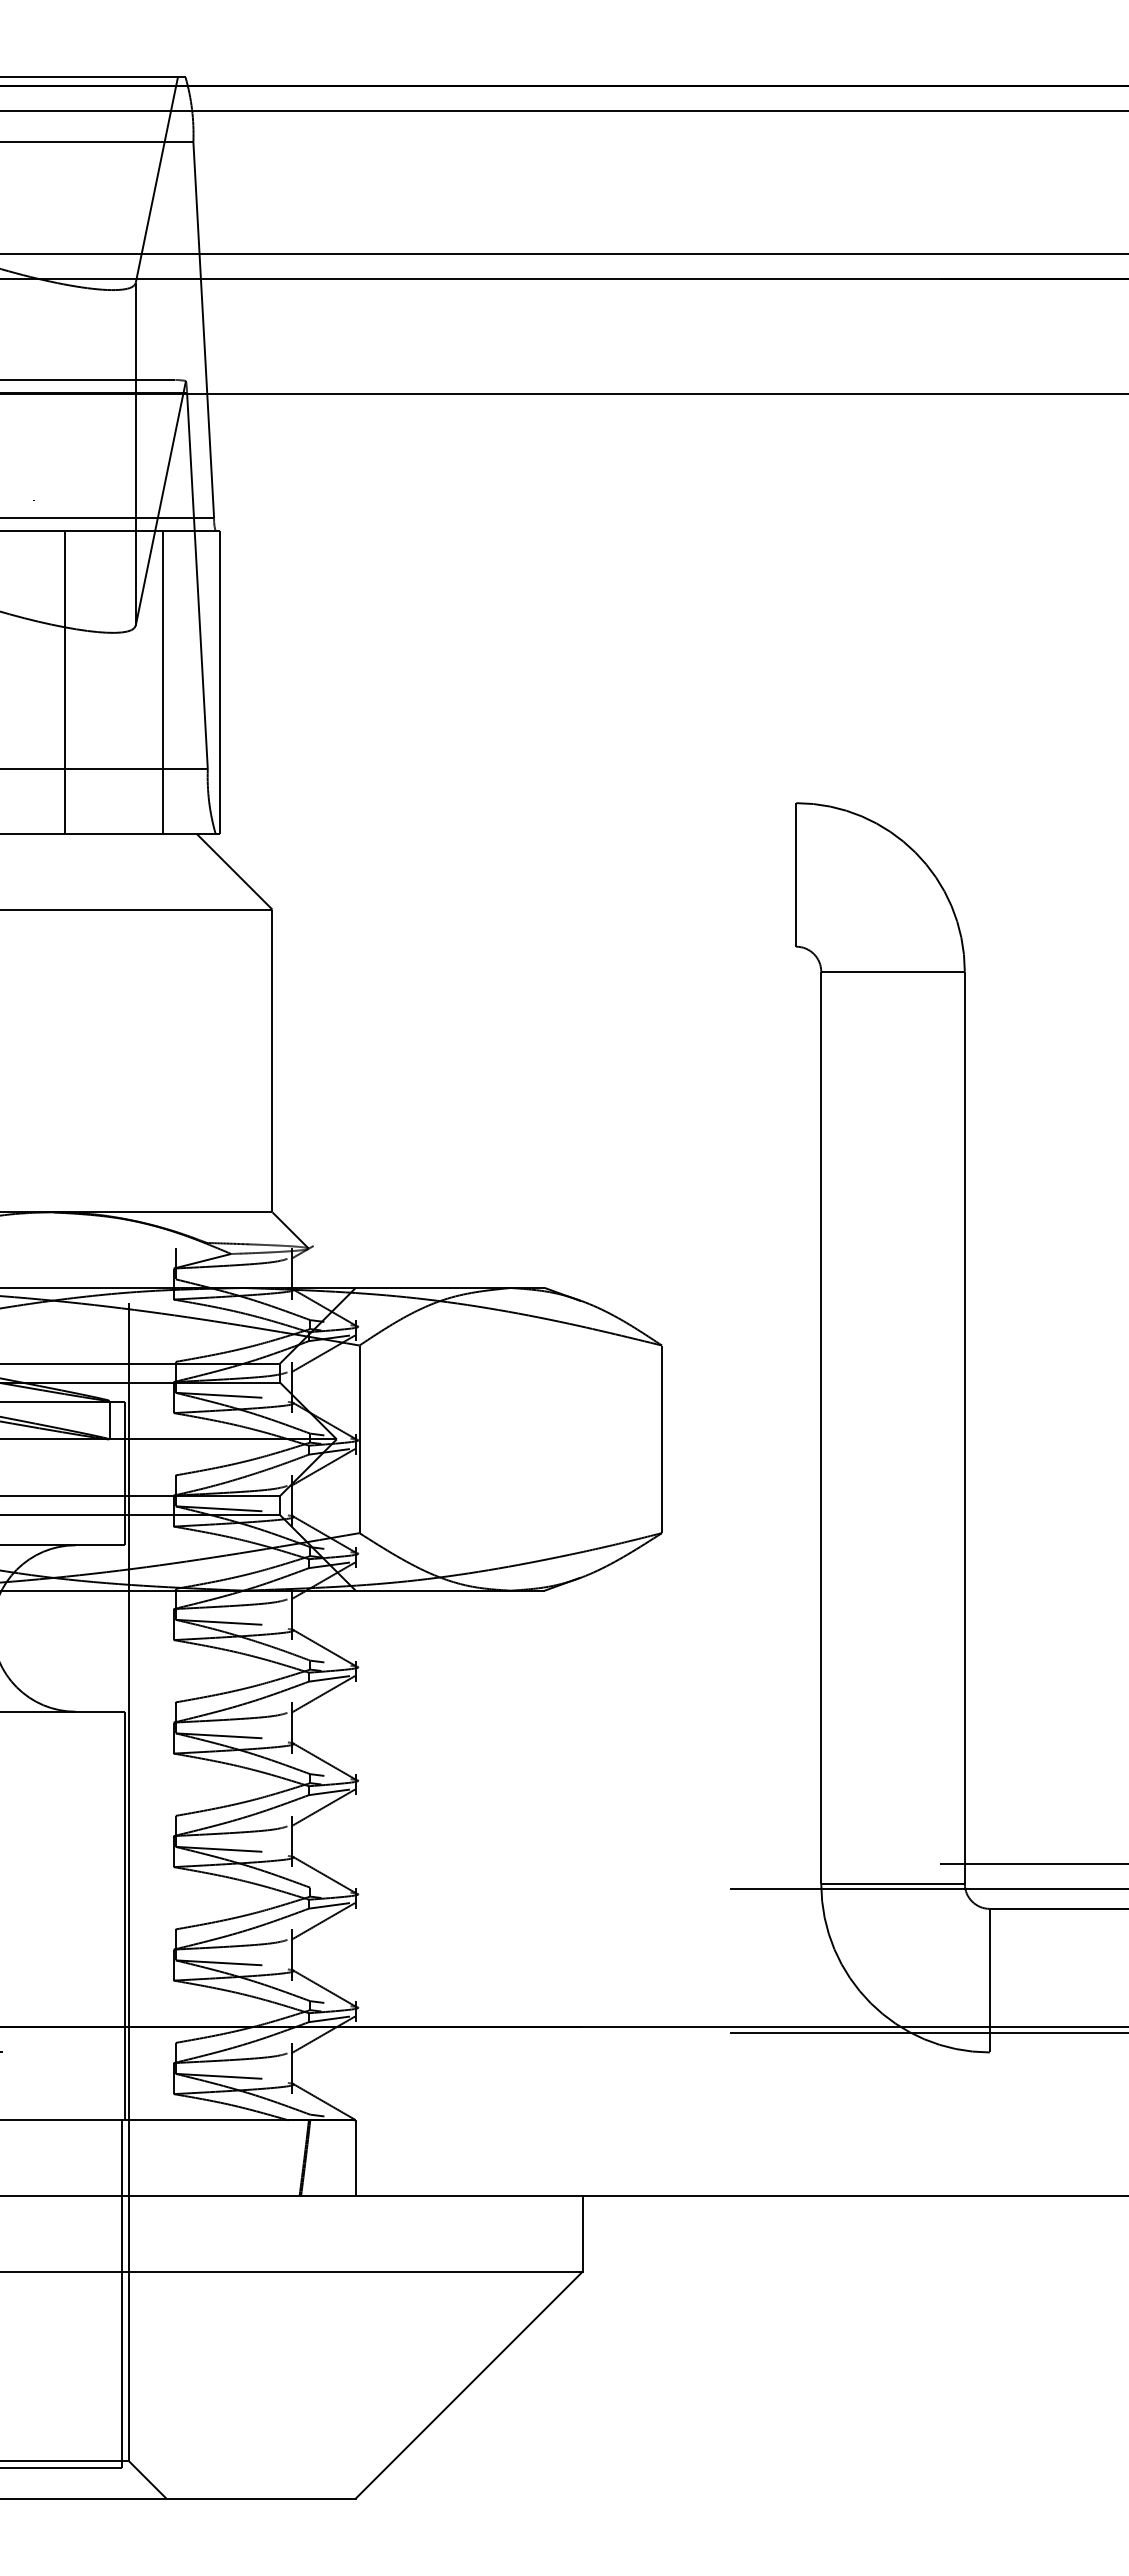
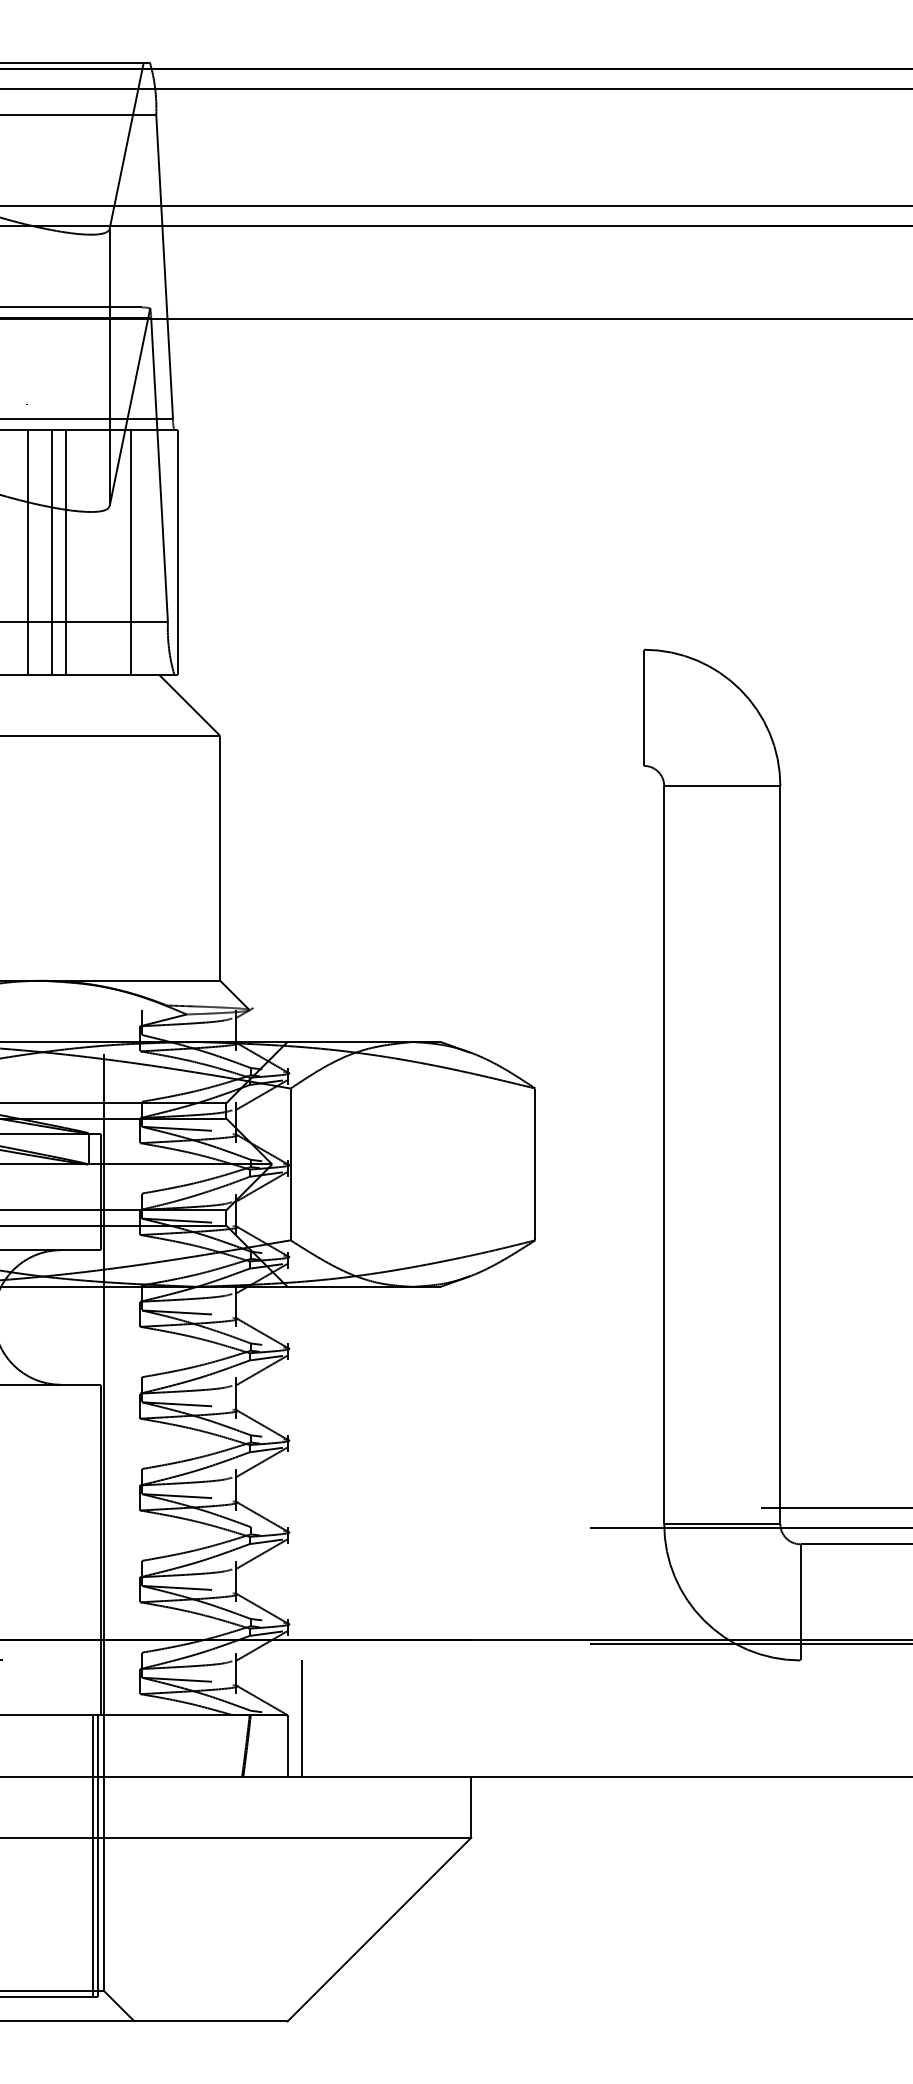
line: (34, 682) -> (27, 552), added
line: (82, 682) -> (66, 552), added
line: (373, 2124) -> (301, 1718), added
line: (115, 2294) -> (93, 1856), added

